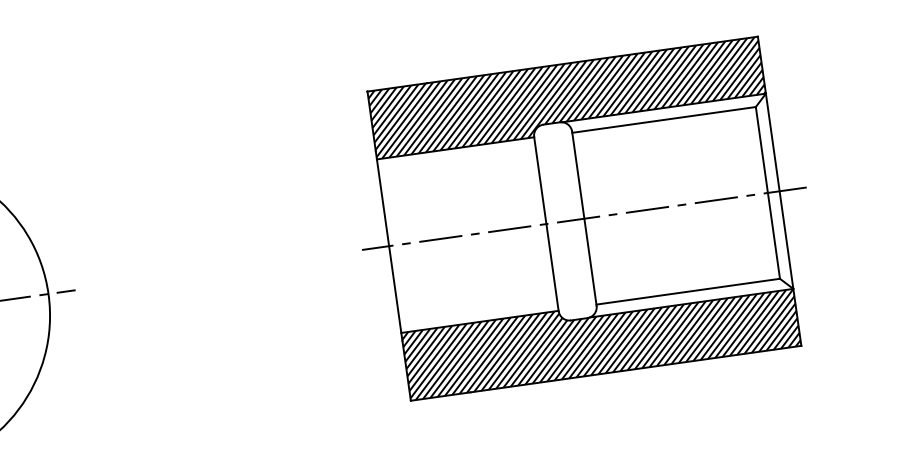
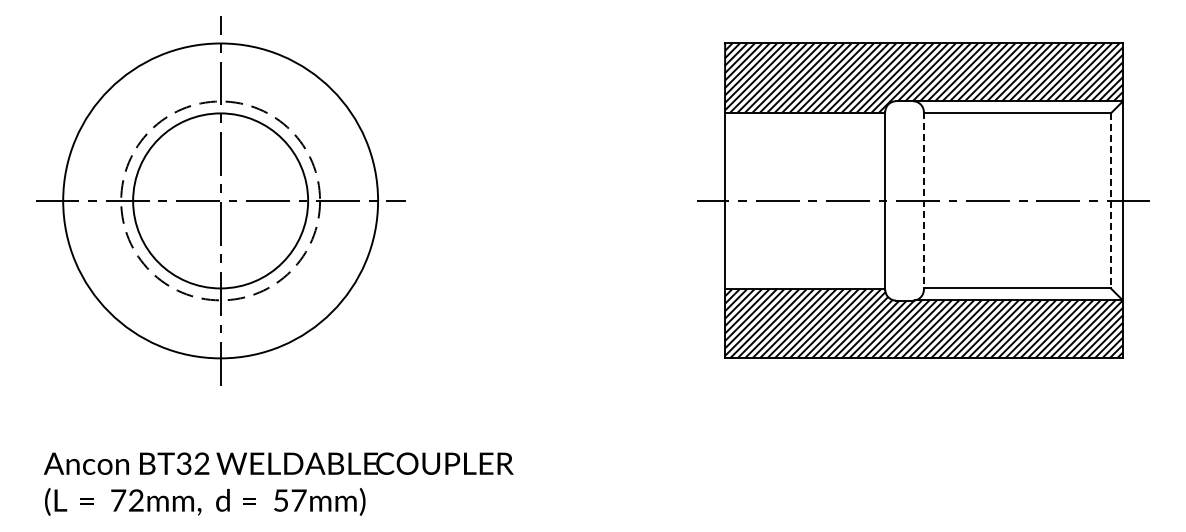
line: (767, 193) -> (1110, 201), solid -> dashed
line: (583, 218) -> (923, 200), solid -> dashed

